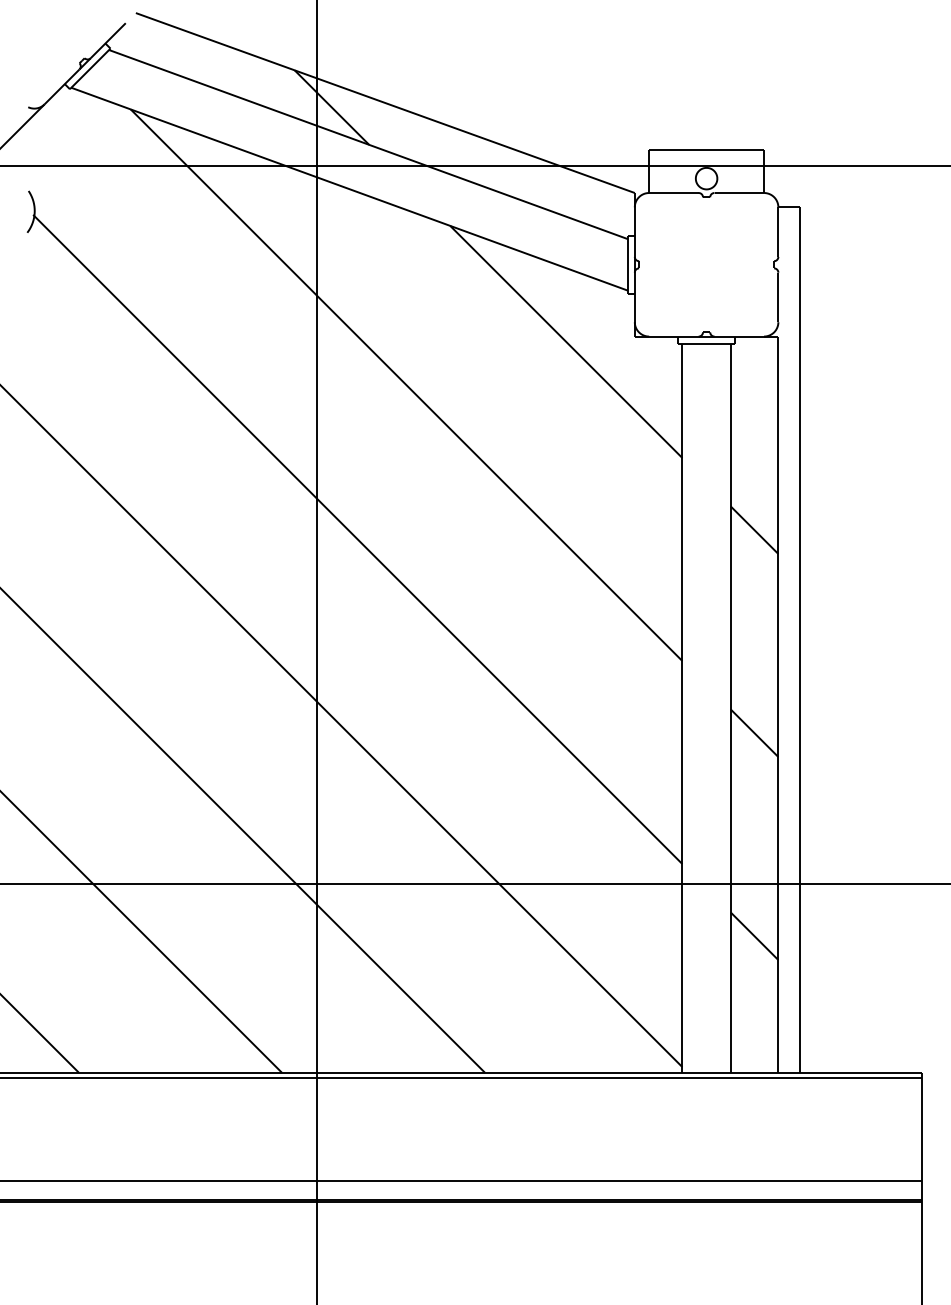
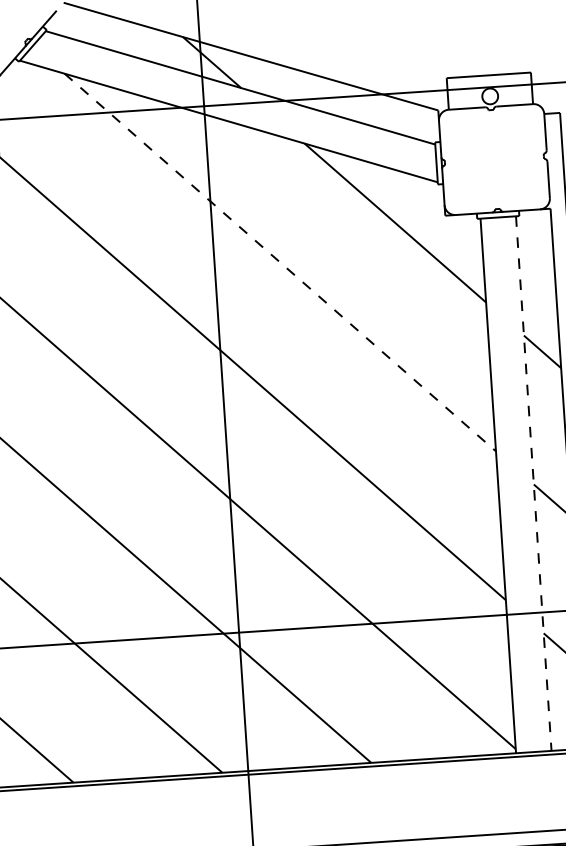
line: (406, 385) -> (280, 262), solid -> dashed
line: (730, 708) -> (533, 483), solid -> dashed

